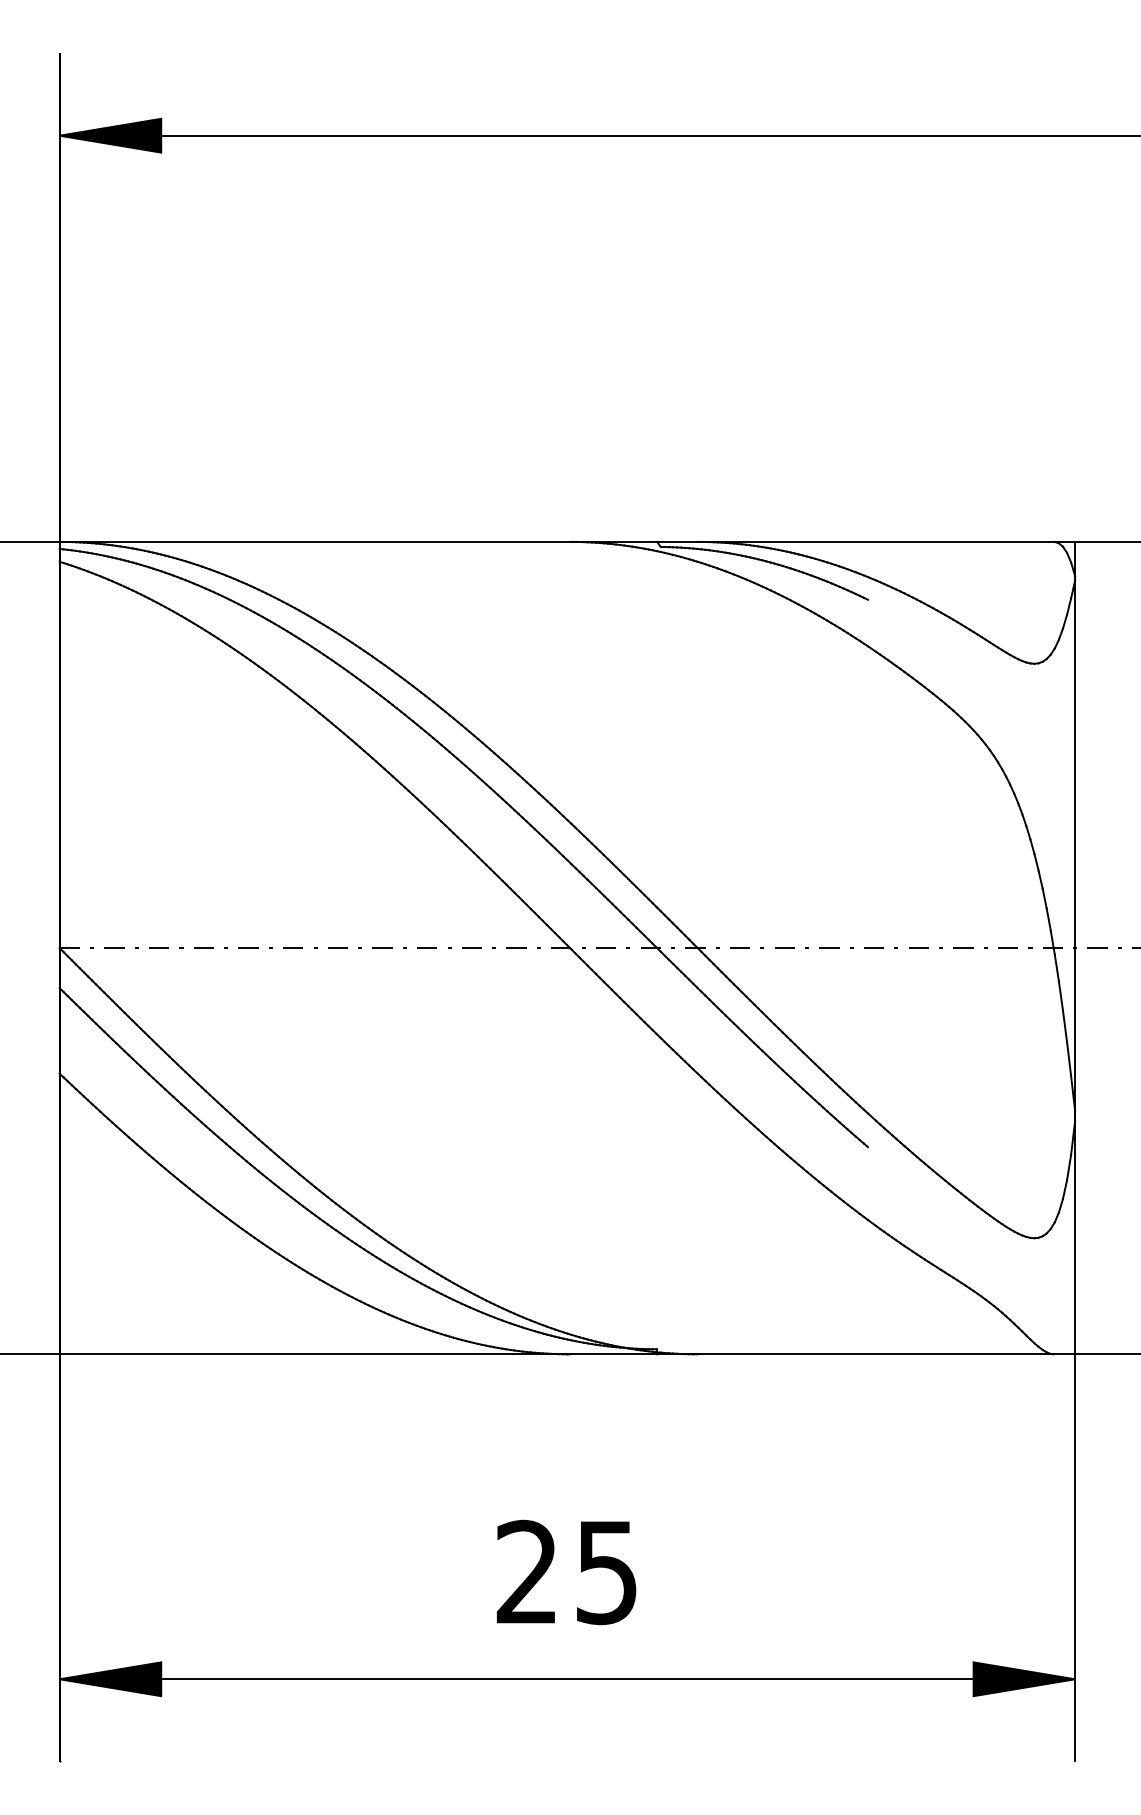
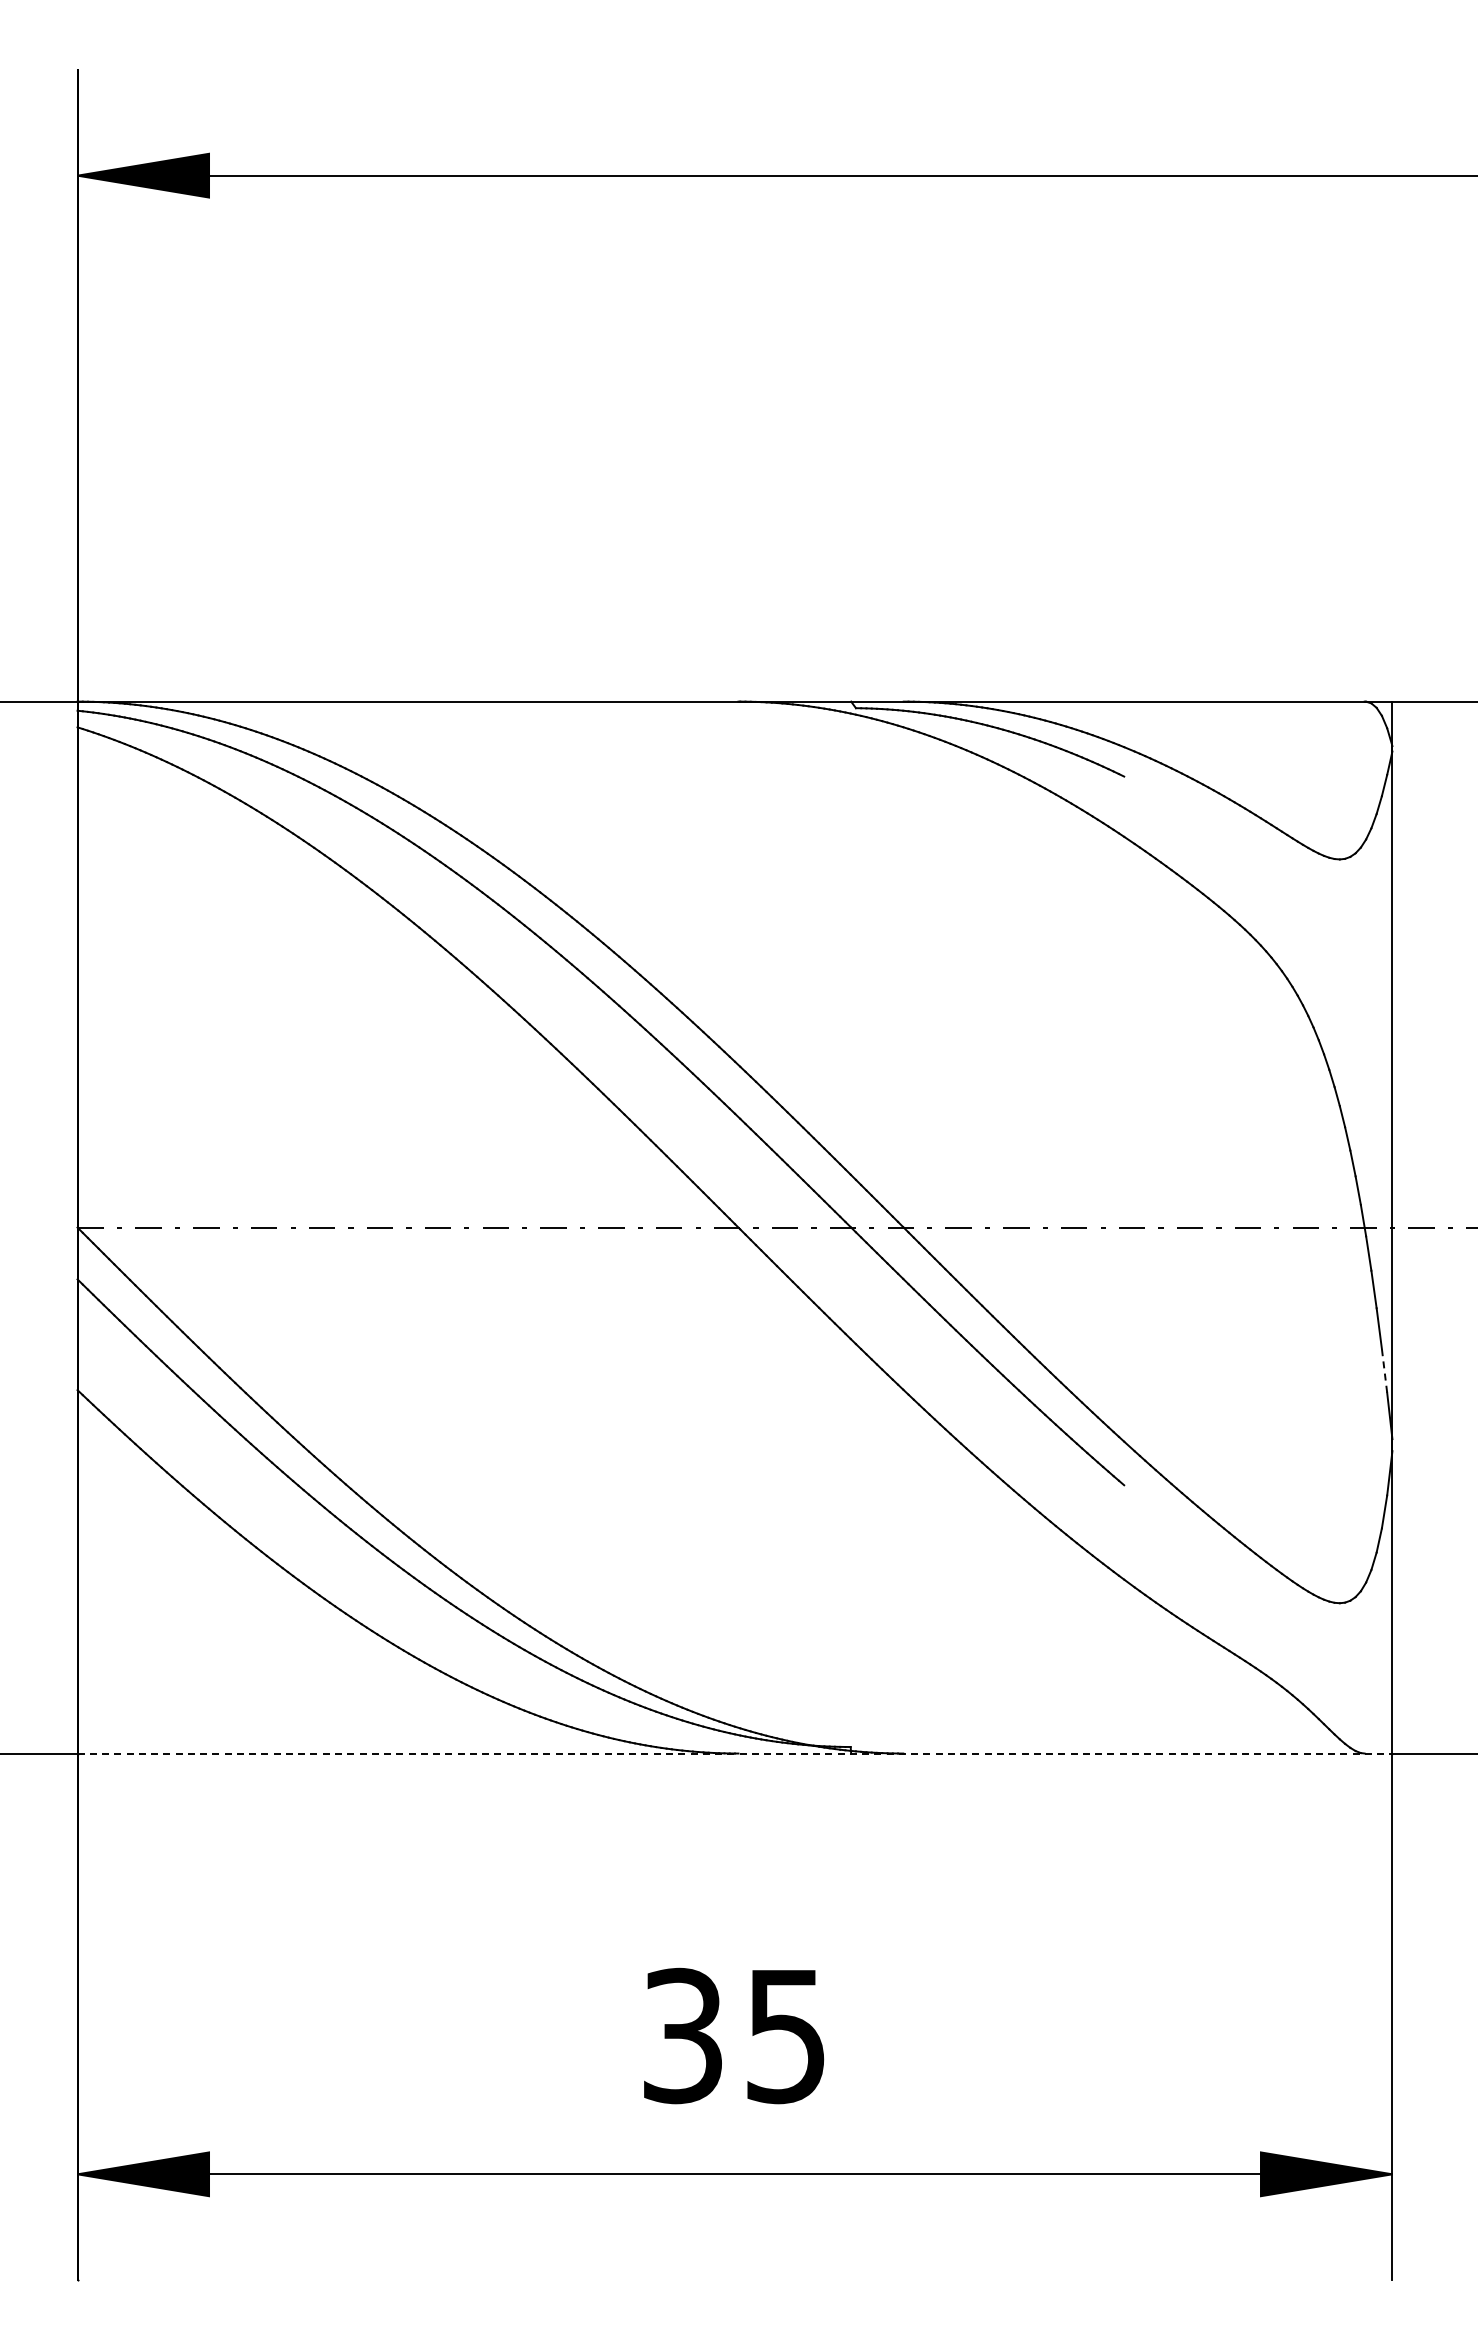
line: (1069, 1058) -> (1384, 1370), solid -> dashed
line: (567, 1354) -> (735, 1753), solid -> dashed
text: (526, 1572) -> (682, 2036), 25 -> 35

